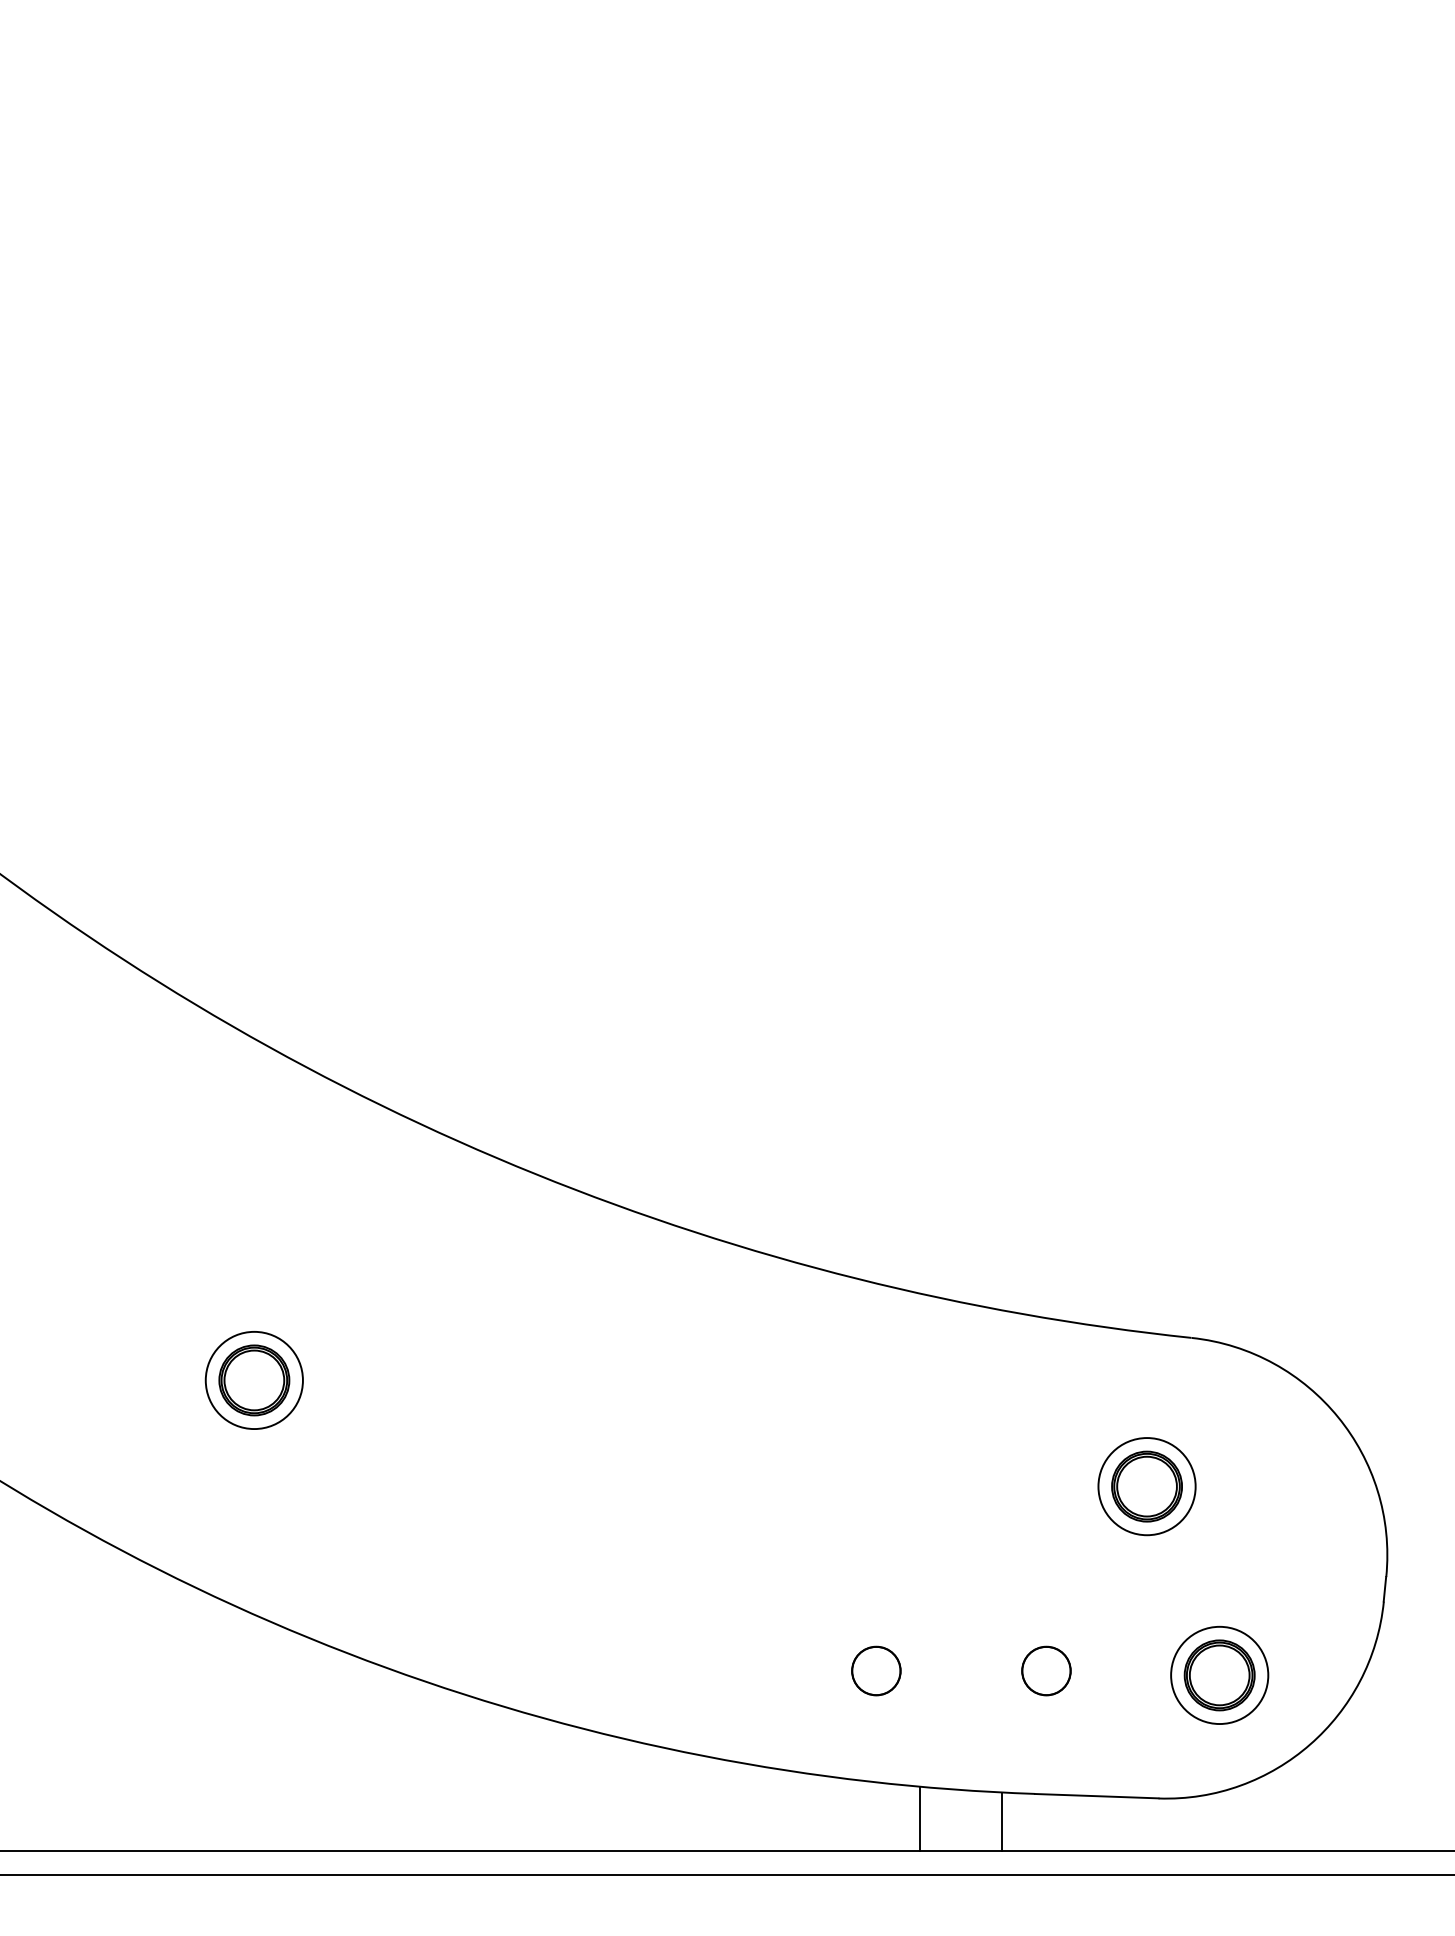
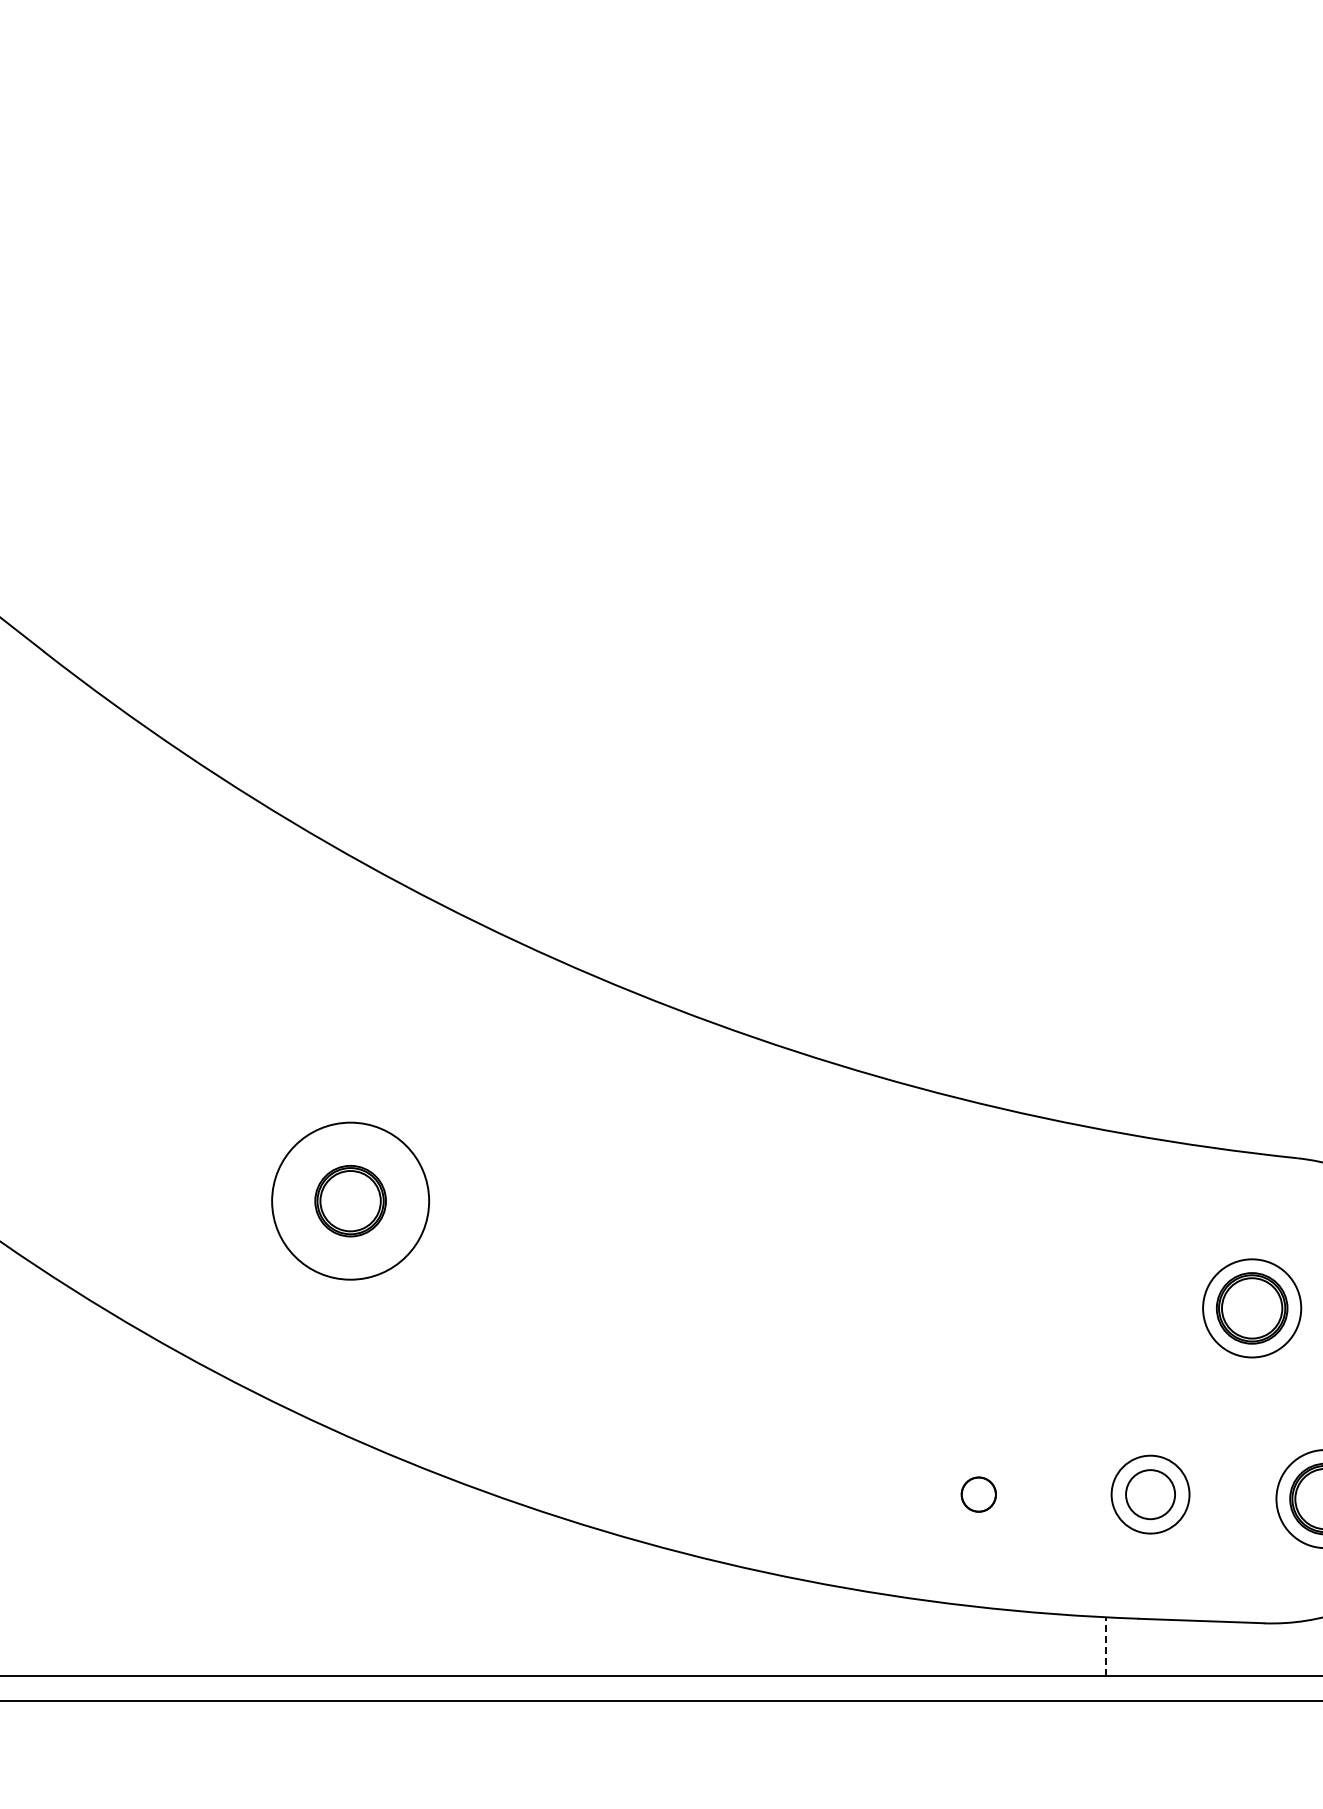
circle: (253, 1380) -> (349, 1201), size x1.6
part: (876, 1670) -> (978, 1494), size x0.7
circle: (1046, 1670) -> (1150, 1494), size x1.6
line: (920, 1818) -> (1023, 1643), removed
line: (1002, 1821) -> (1106, 1646), solid -> dashed

